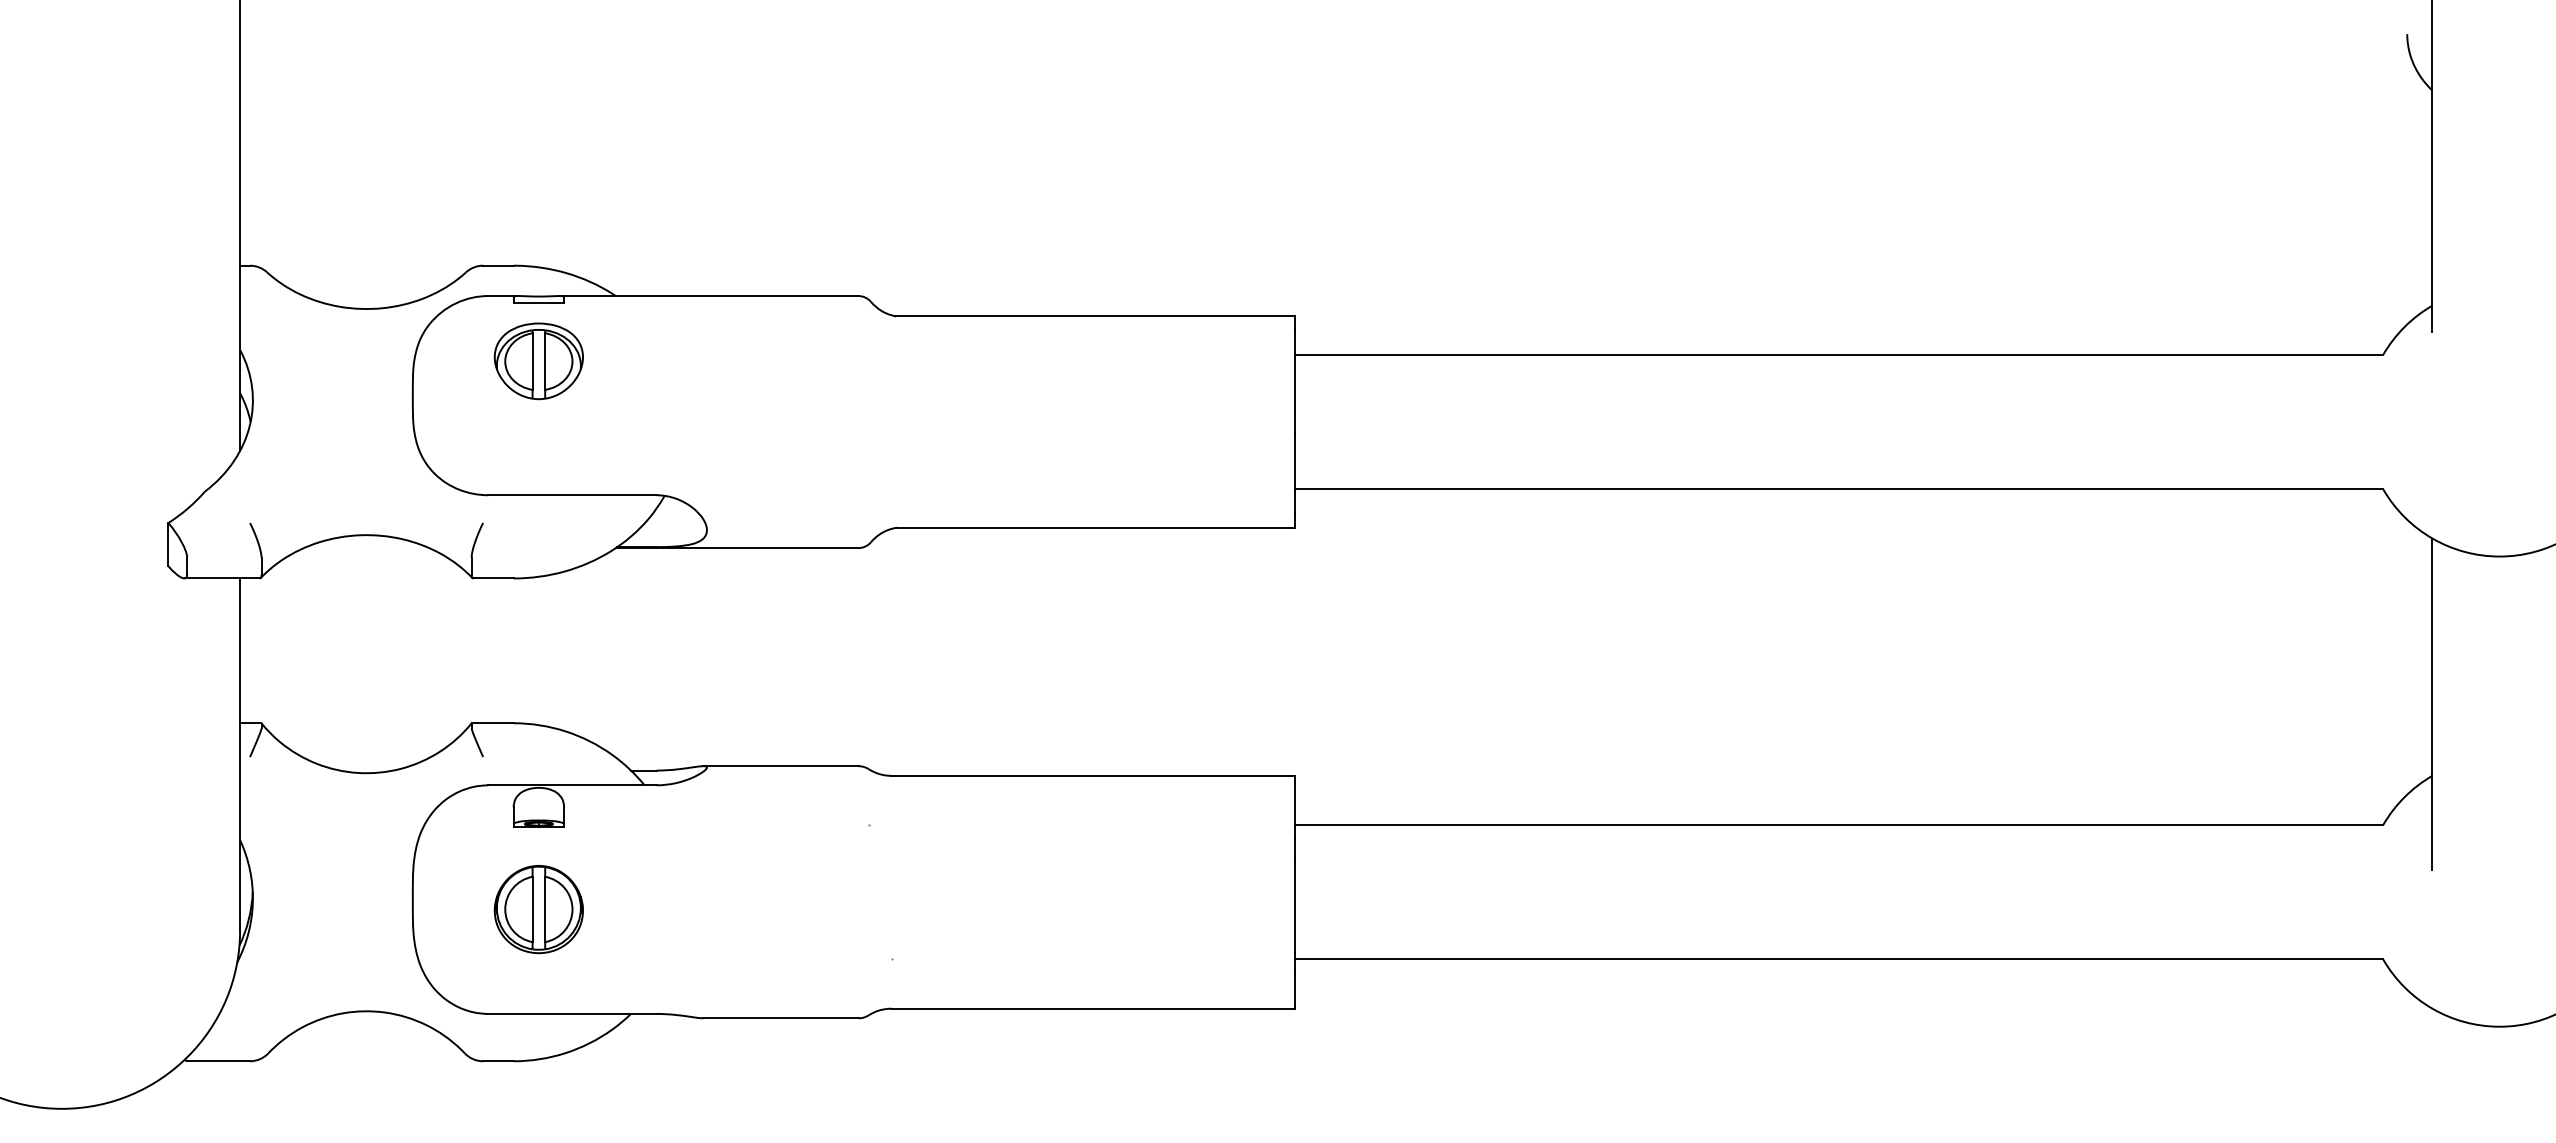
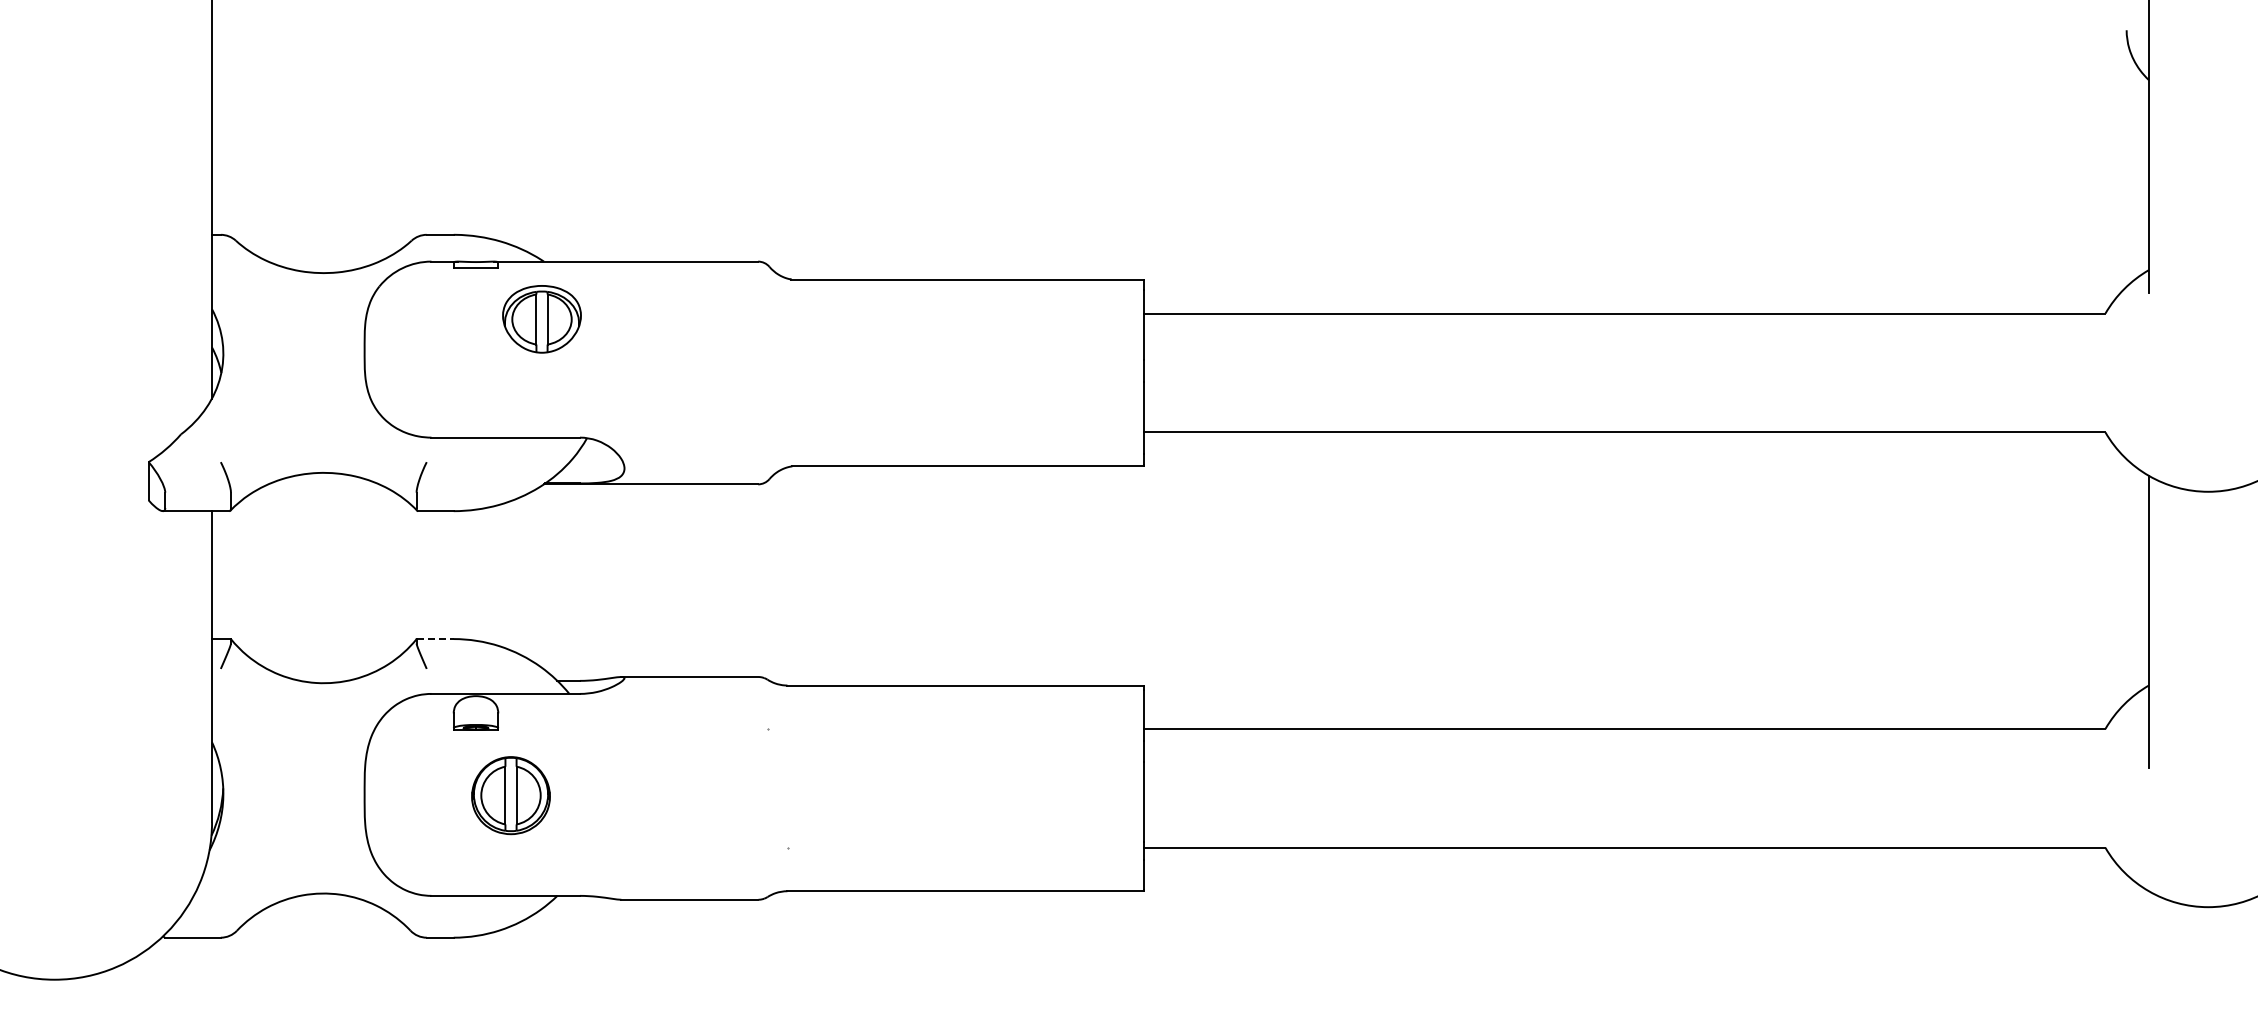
part: (538, 361) -> (541, 319), moved
line: (493, 723) -> (435, 639), solid -> dashed
part: (538, 909) -> (510, 795), moved

